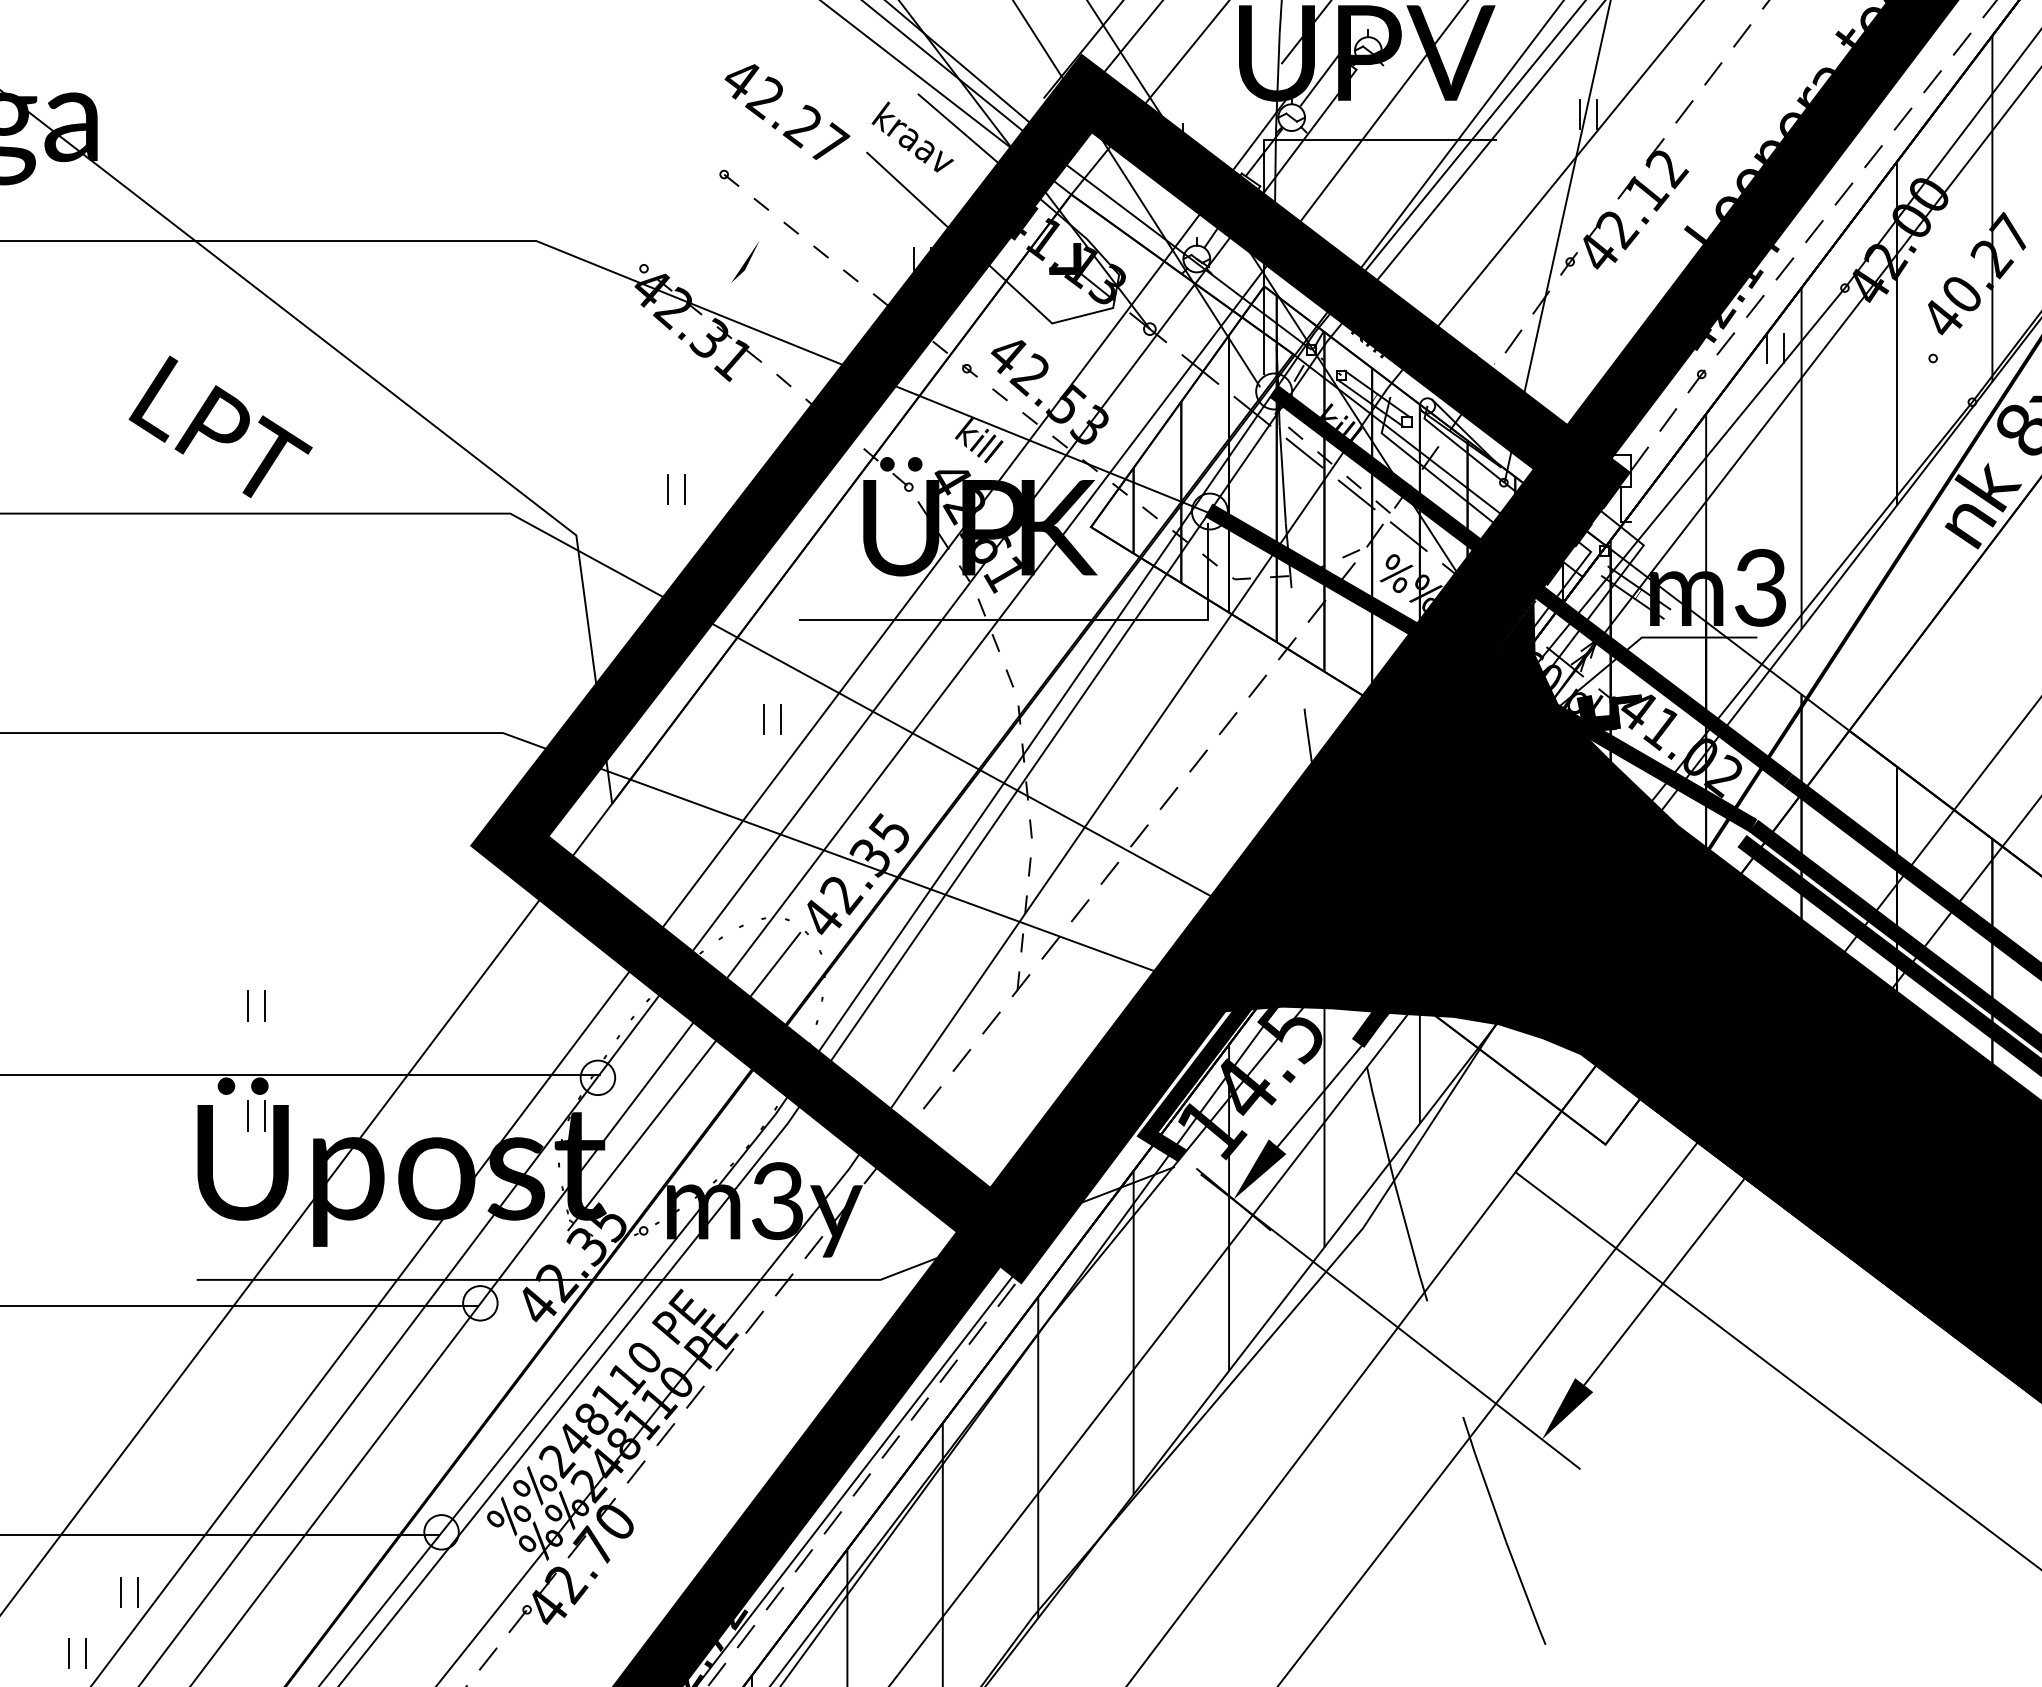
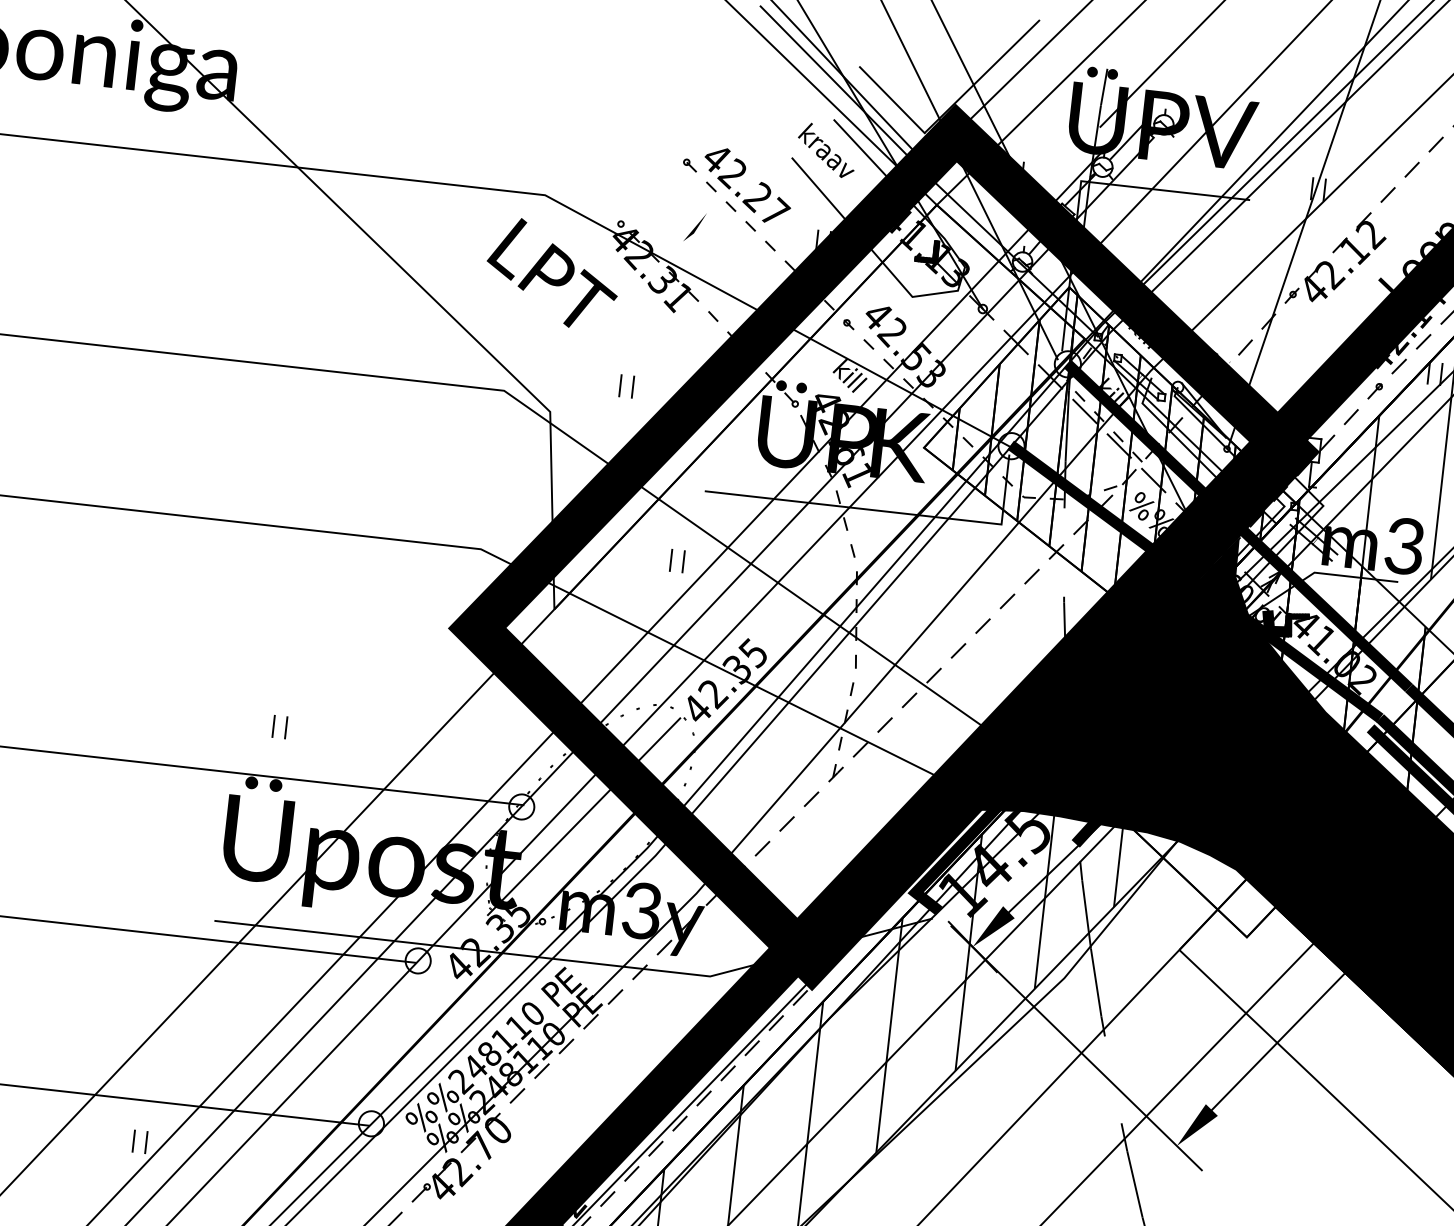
line: (994, 58) -> (892, 100), added
text: (787, 111) -> (747, 185), moved
text: (220, 426) -> (552, 273), moved
part: (248, 1115) -> (265, 805), removed
part: (69, 1653) -> (91, 1181), removed

